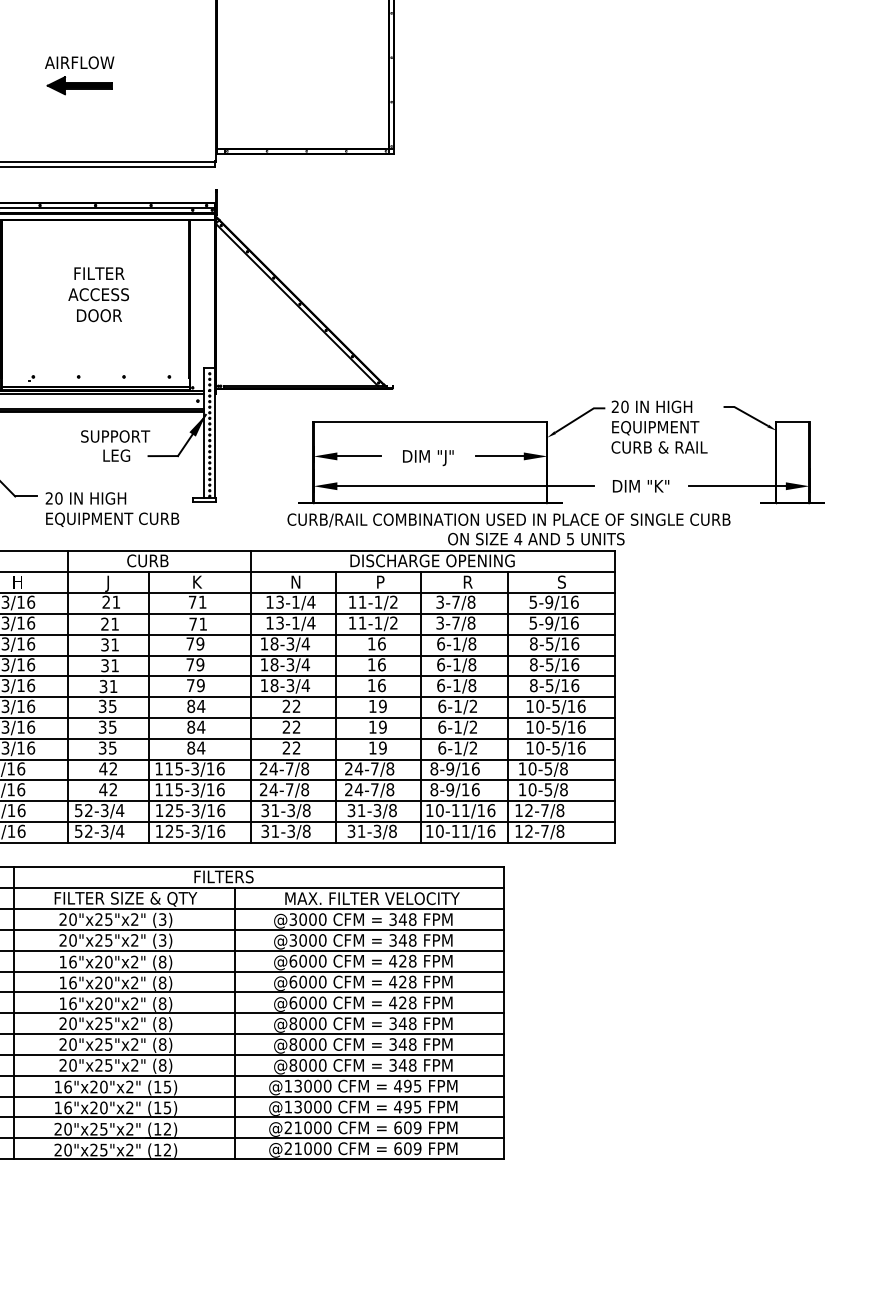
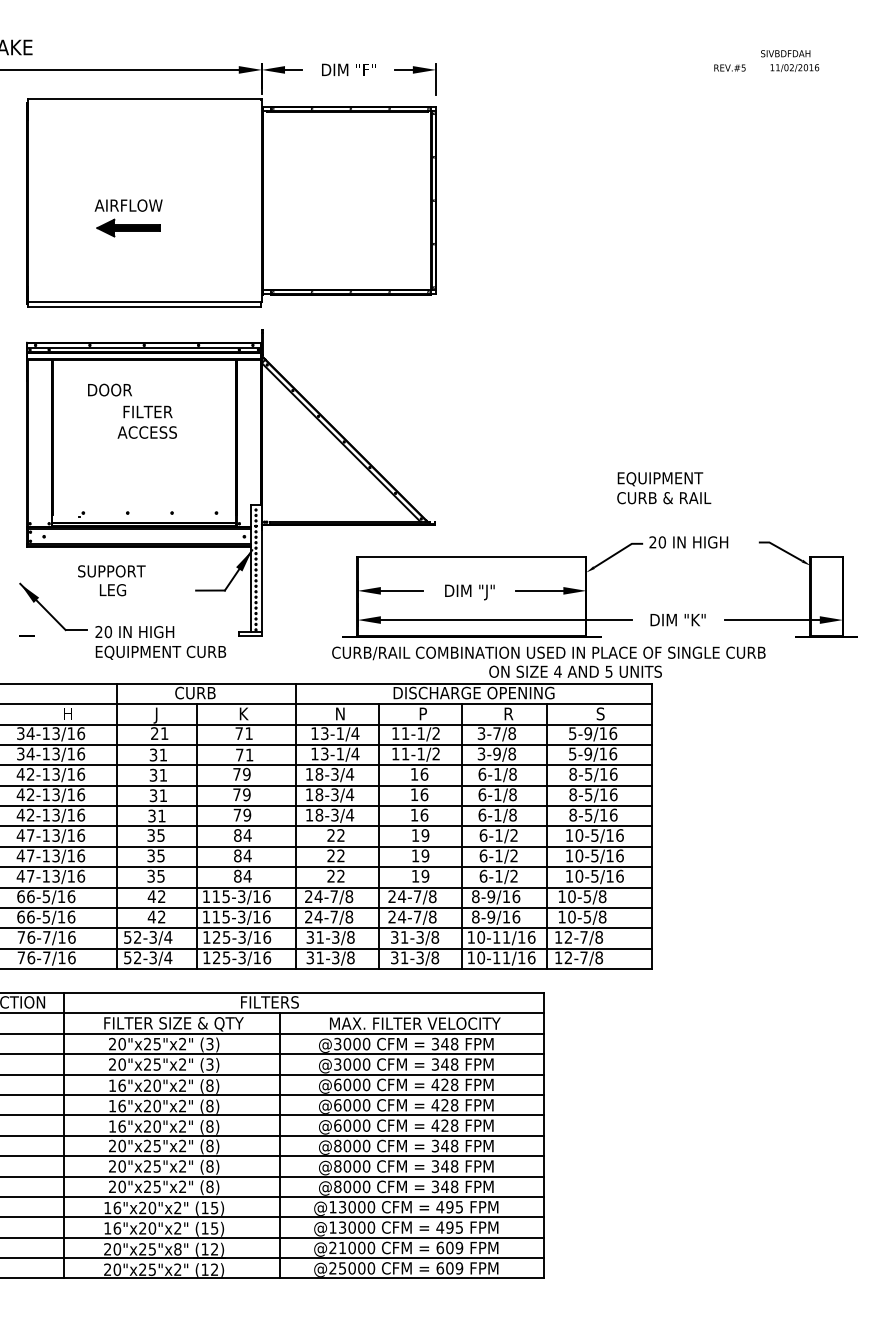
text: (98, 315) -> (109, 389), moved
text: (659, 437) -> (664, 488), moved
text: (115, 445) -> (111, 580), moved
text: (455, 622) -> (496, 753), 3-7/8 -> 3-9/8
text: (105, 624) -> (153, 755), 21 -> 31
text: (129, 1129) -> (177, 1249), 20"x25"x2" -> 20"x25"x8"
text: (298, 1148) -> (342, 1268), @21000 -> @25000

